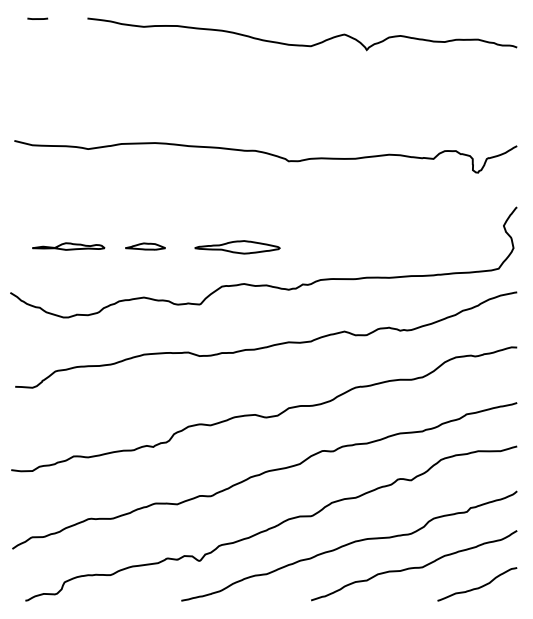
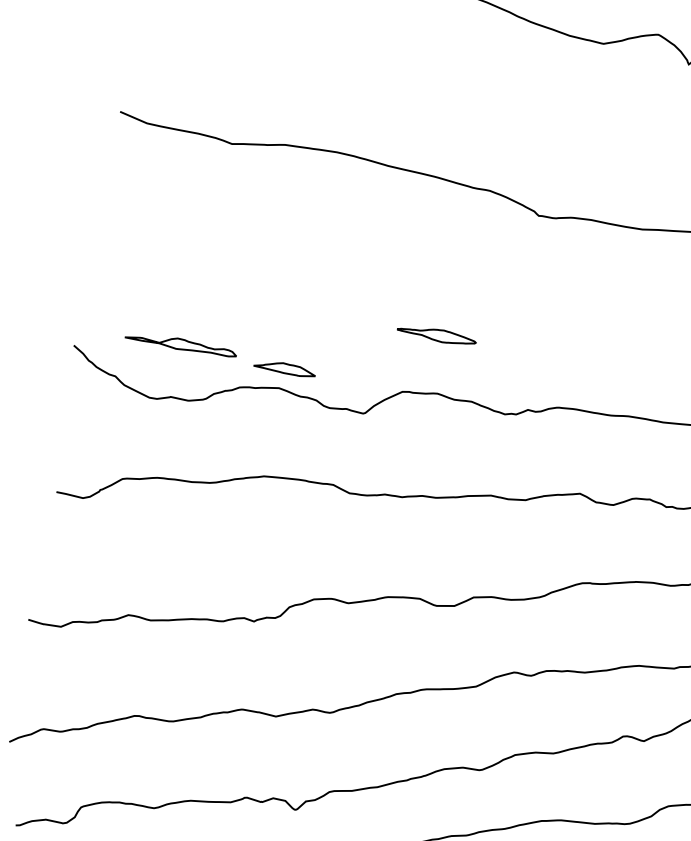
part: (68, 246) -> (180, 344), moved
part: (145, 246) -> (284, 368), moved
part: (237, 247) -> (436, 335), size x0.6

